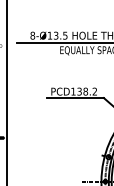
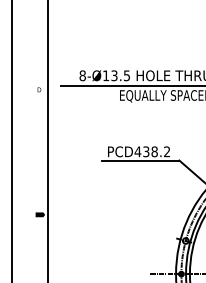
text: (73, 91) -> (137, 151), PCD138.2 -> PCD438.2

